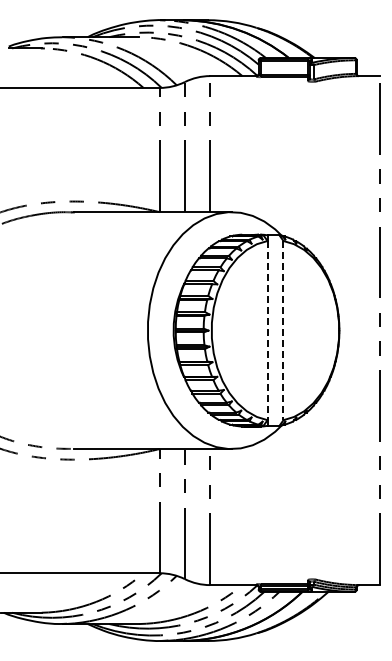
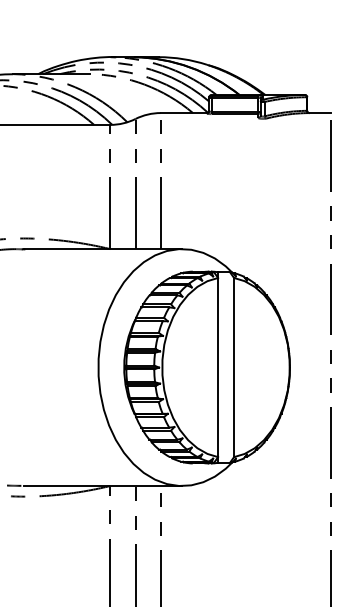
line: (267, 330) -> (218, 367), dashed -> solid
line: (283, 330) -> (234, 367), dashed -> solid

